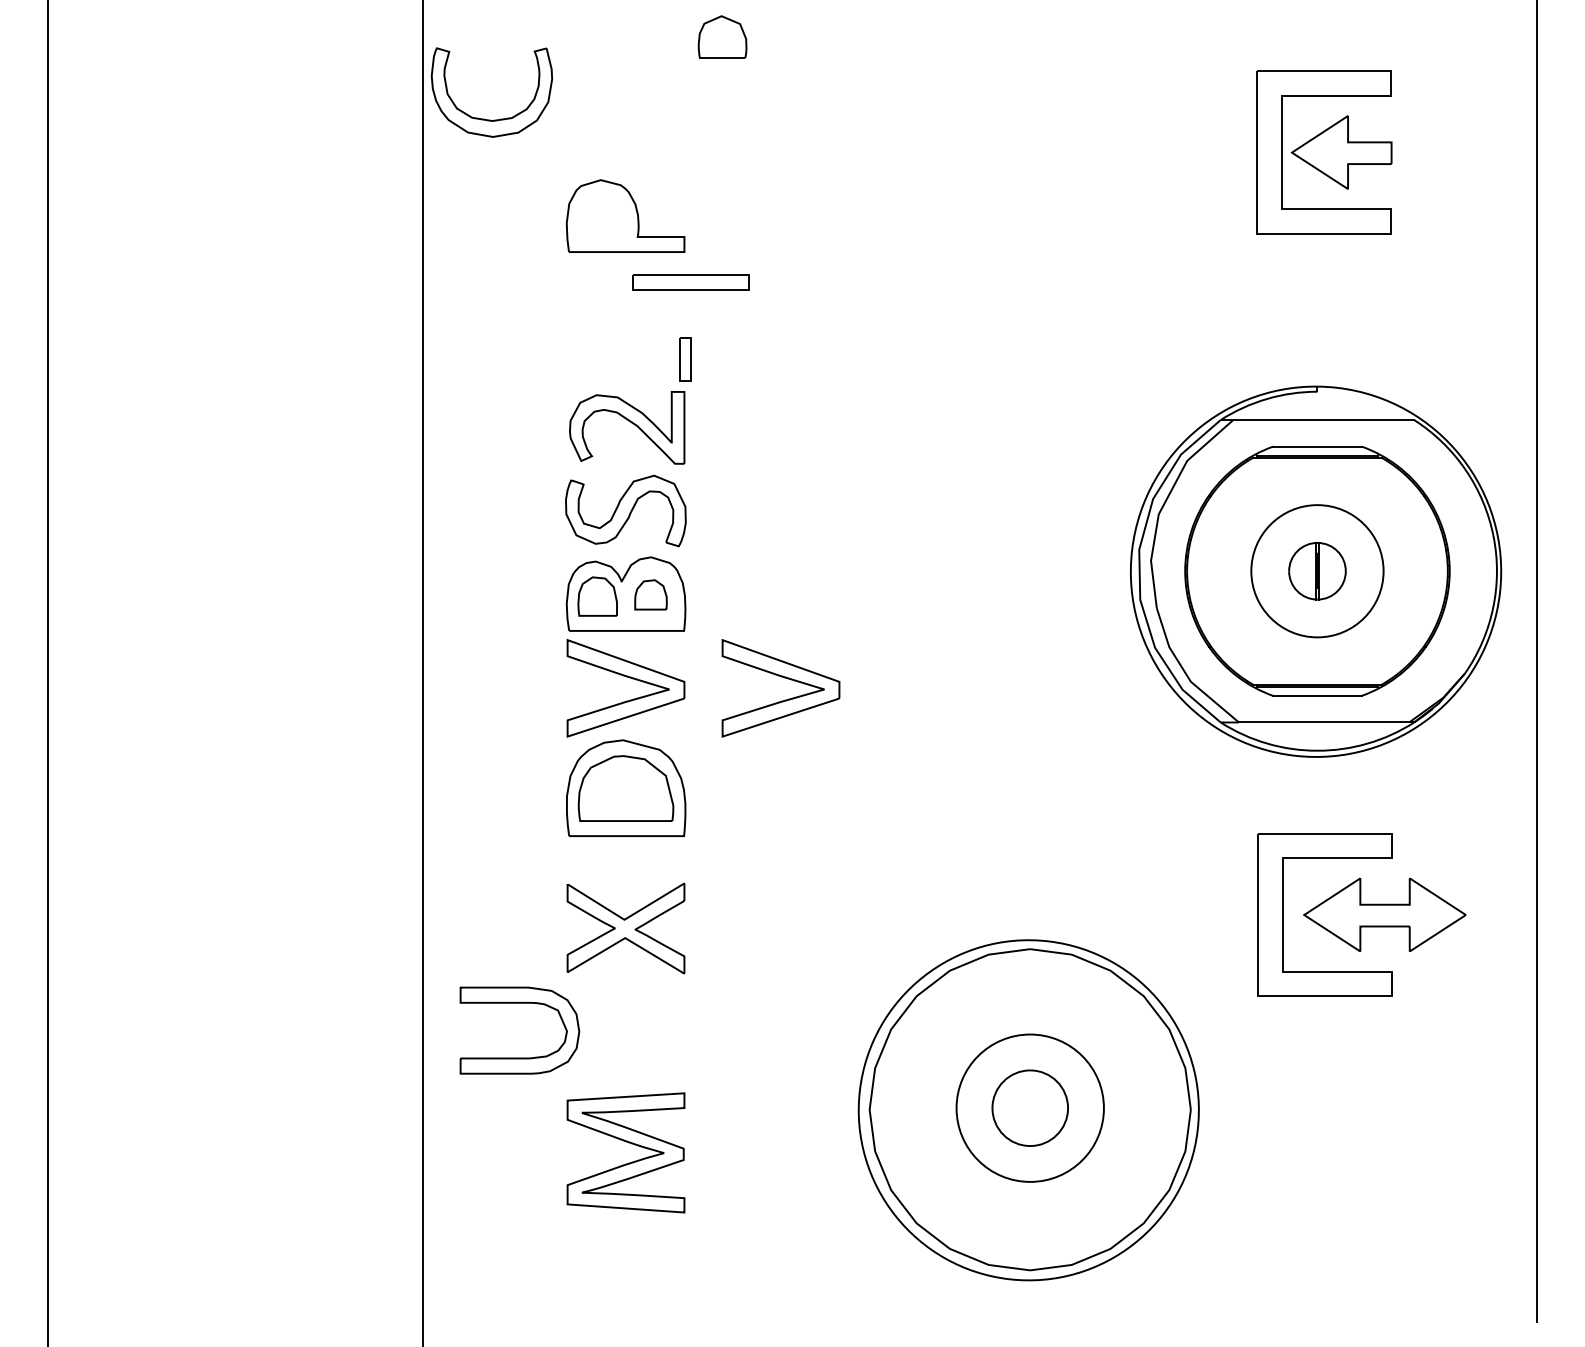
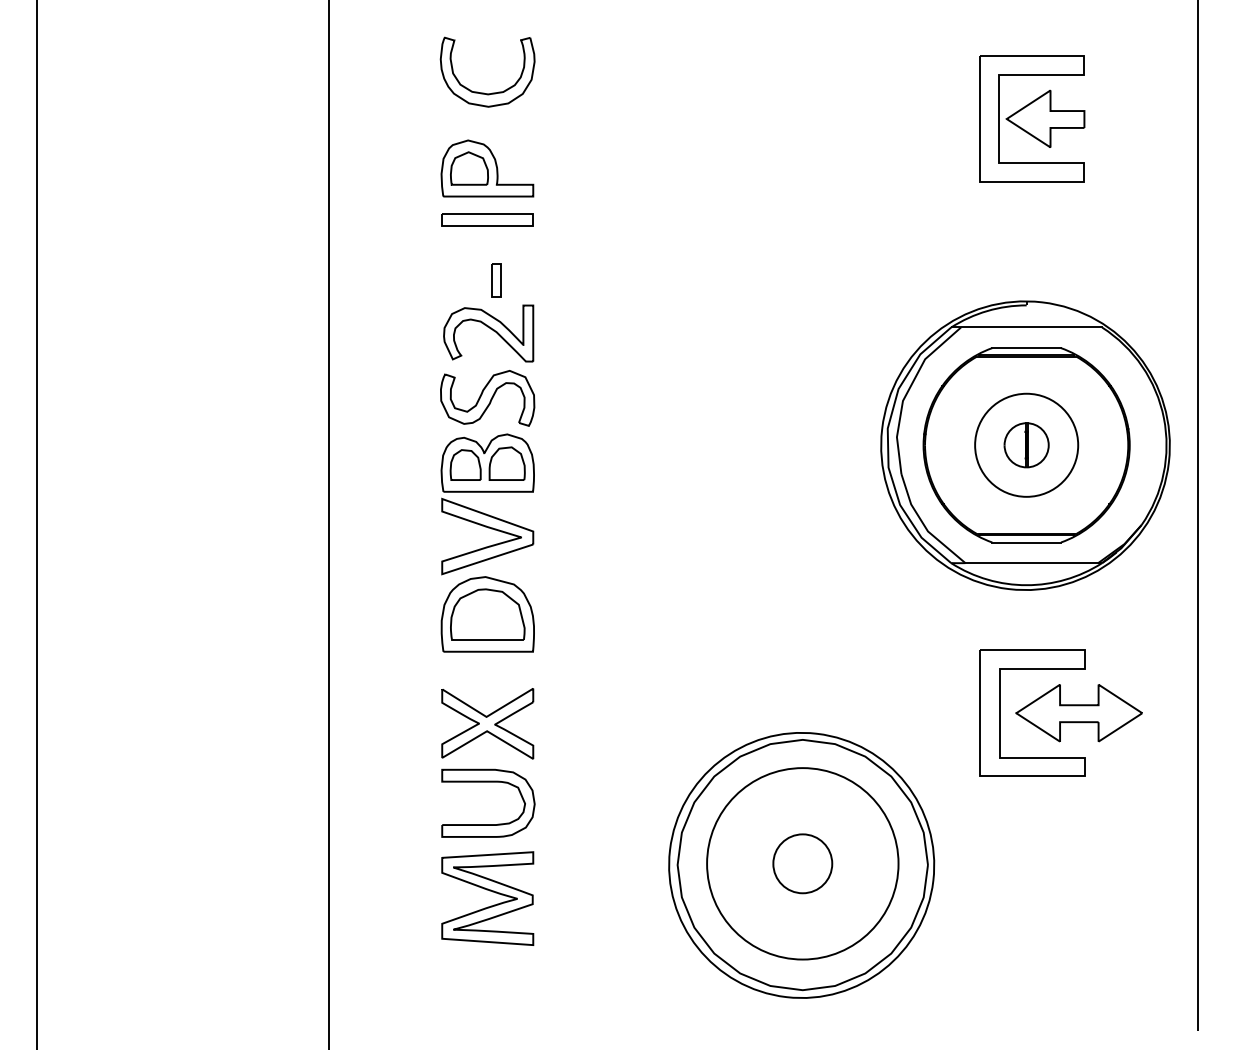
part: (722, 36) -> (469, 168), moved
part: (484, 118) -> (481, 92), moved
part: (690, 282) -> (487, 220), moved
part: (685, 359) -> (496, 280), moved
part: (650, 594) -> (506, 463), size x1.43
part: (784, 678) -> (611, 528), removed
part: (519, 1003) -> (488, 782), moved
circle: (1030, 1108) -> (802, 864), size x1.67

